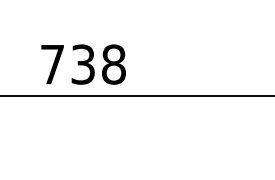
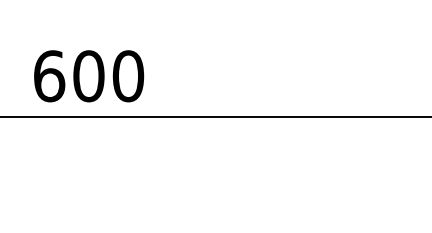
text: (83, 64) -> (89, 76), 738 -> 600

